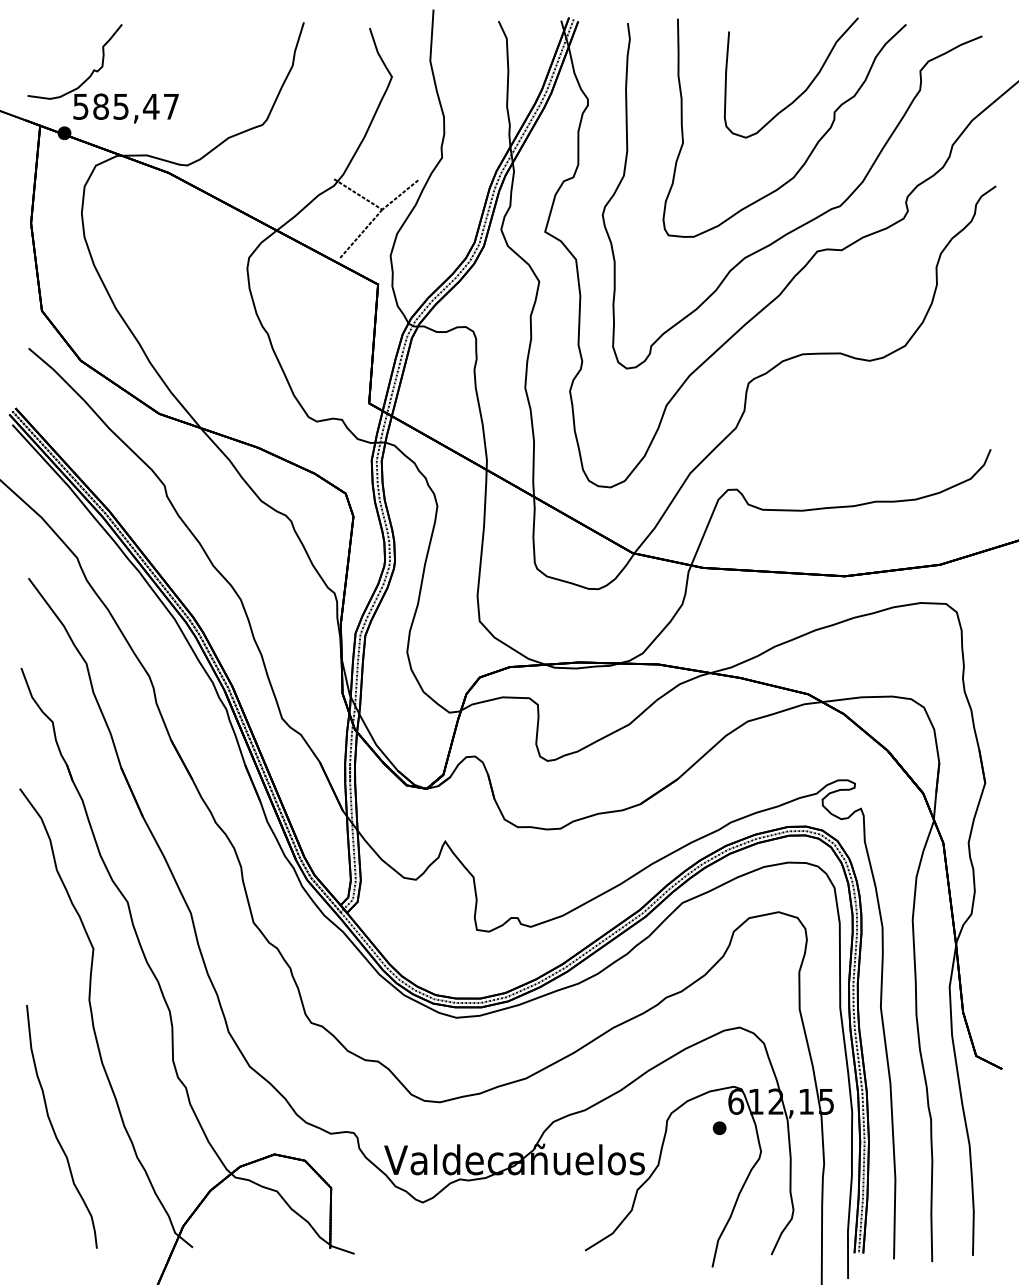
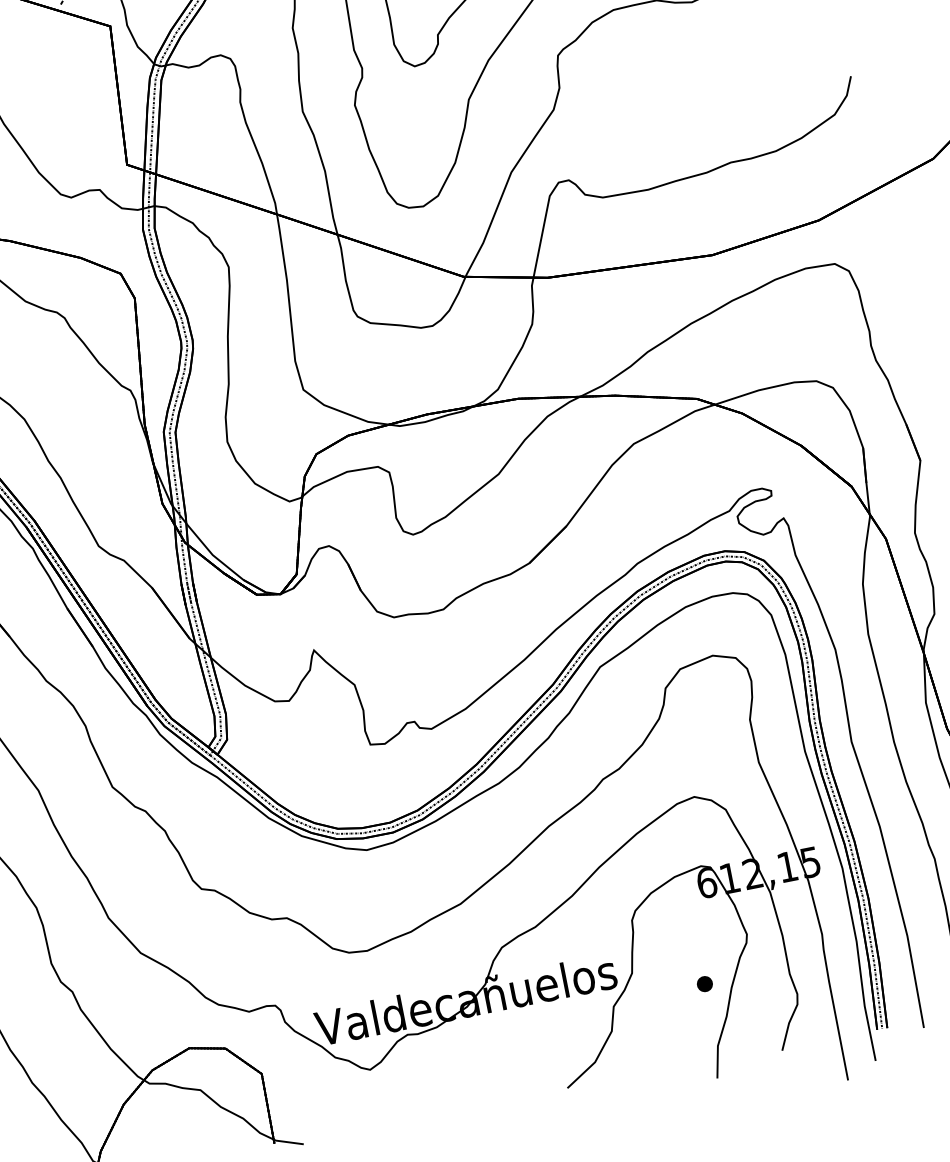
part: (719, 1127) -> (704, 983), moved

